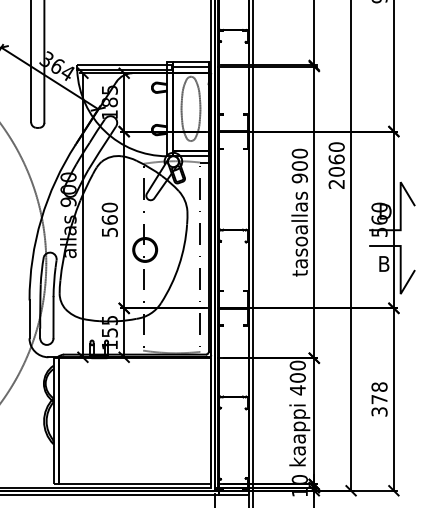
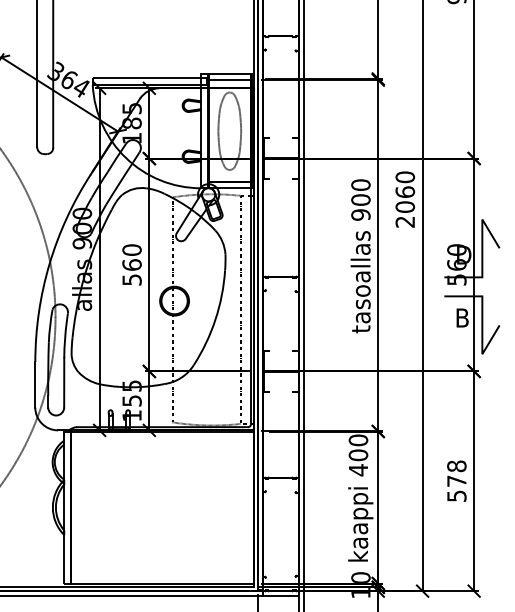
text: (379, 411) -> (456, 495), 378 -> 578

